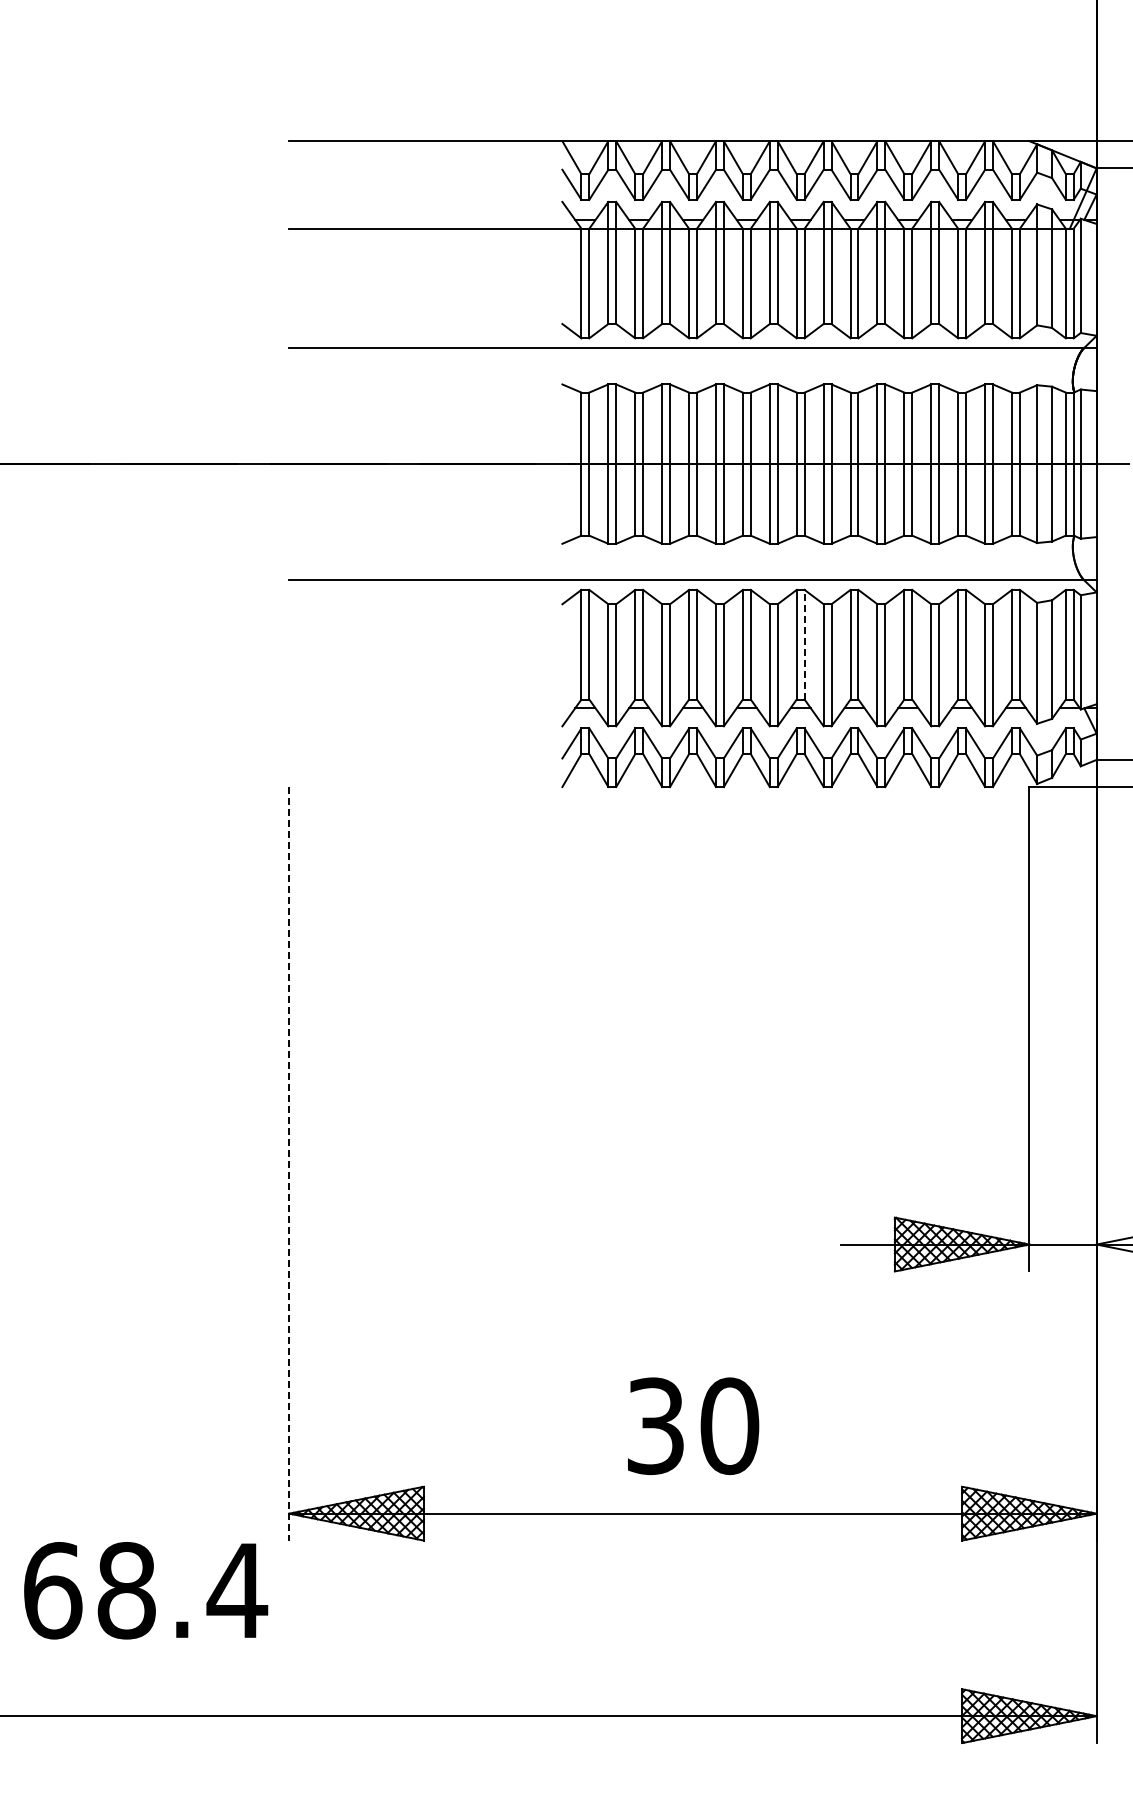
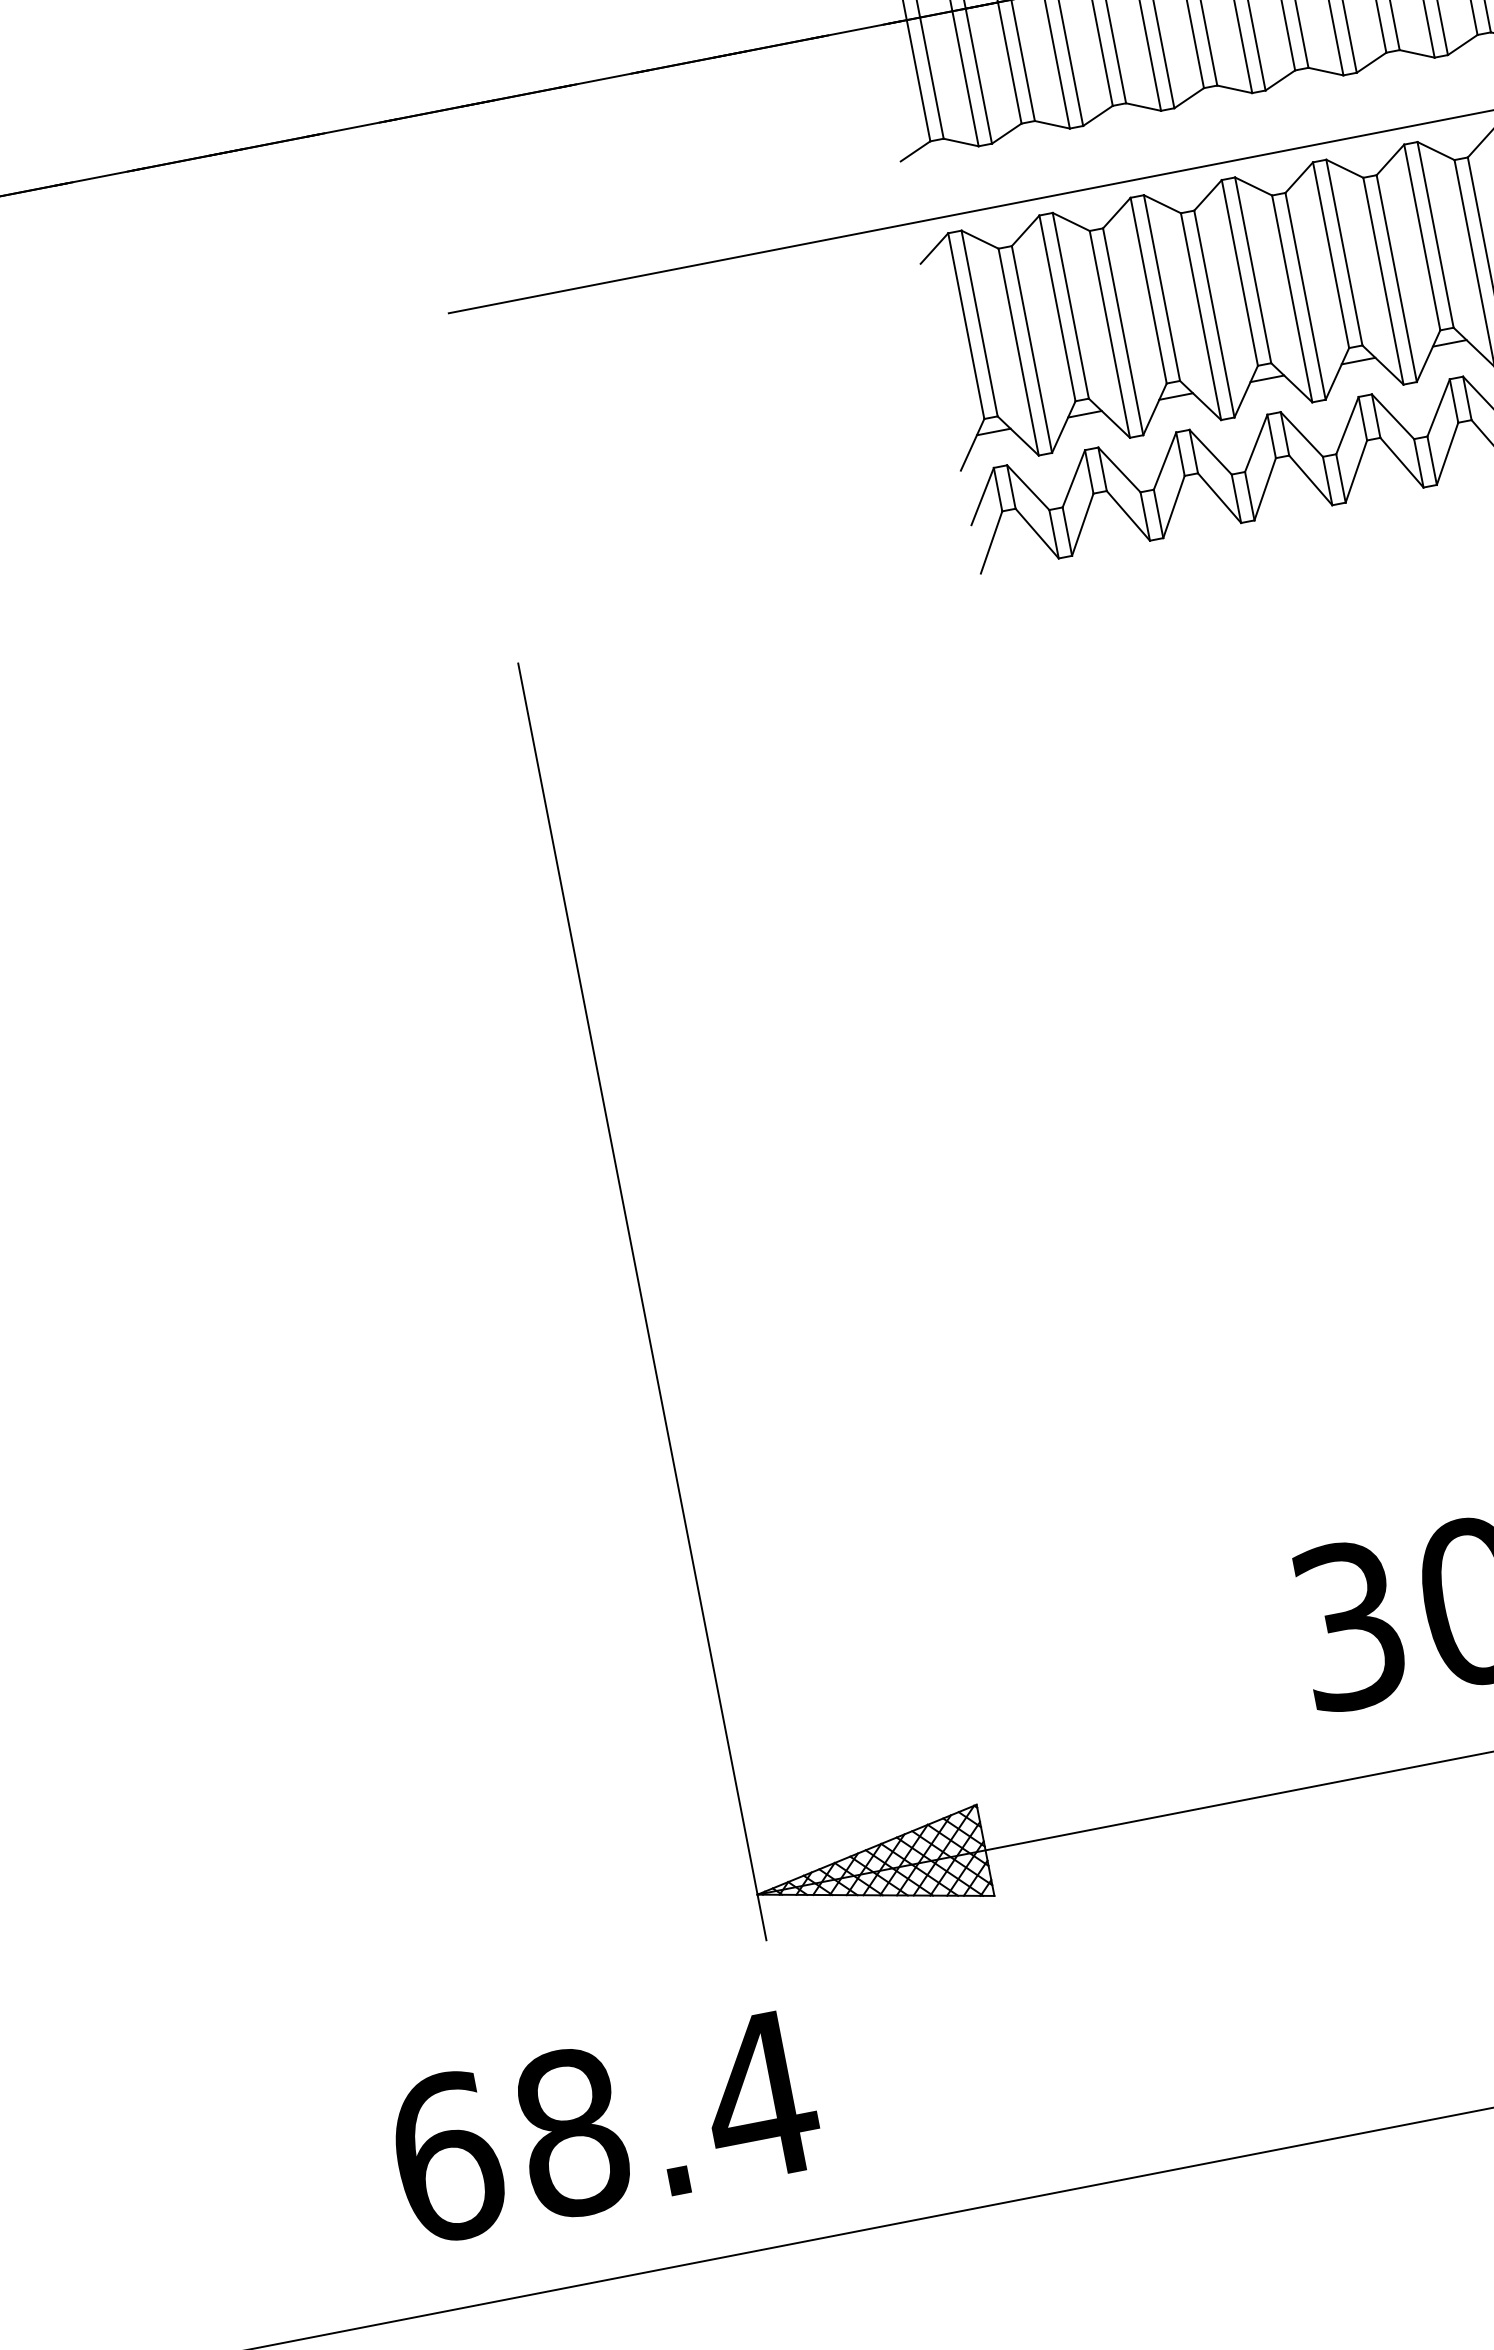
line: (804, 644) -> (1344, 252), dashed -> solid
line: (289, 1163) -> (642, 1301), dashed -> solid
text: (146, 1590) -> (605, 2126), moved

